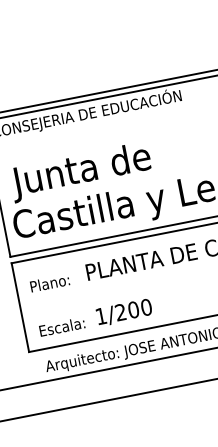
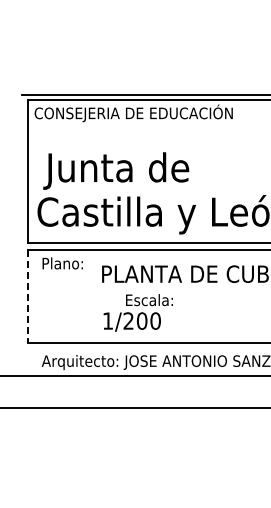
text: (49, 283) -> (62, 263), moved
line: (19, 307) -> (27, 296), solid -> dashed
text: (62, 327) -> (149, 300), moved

